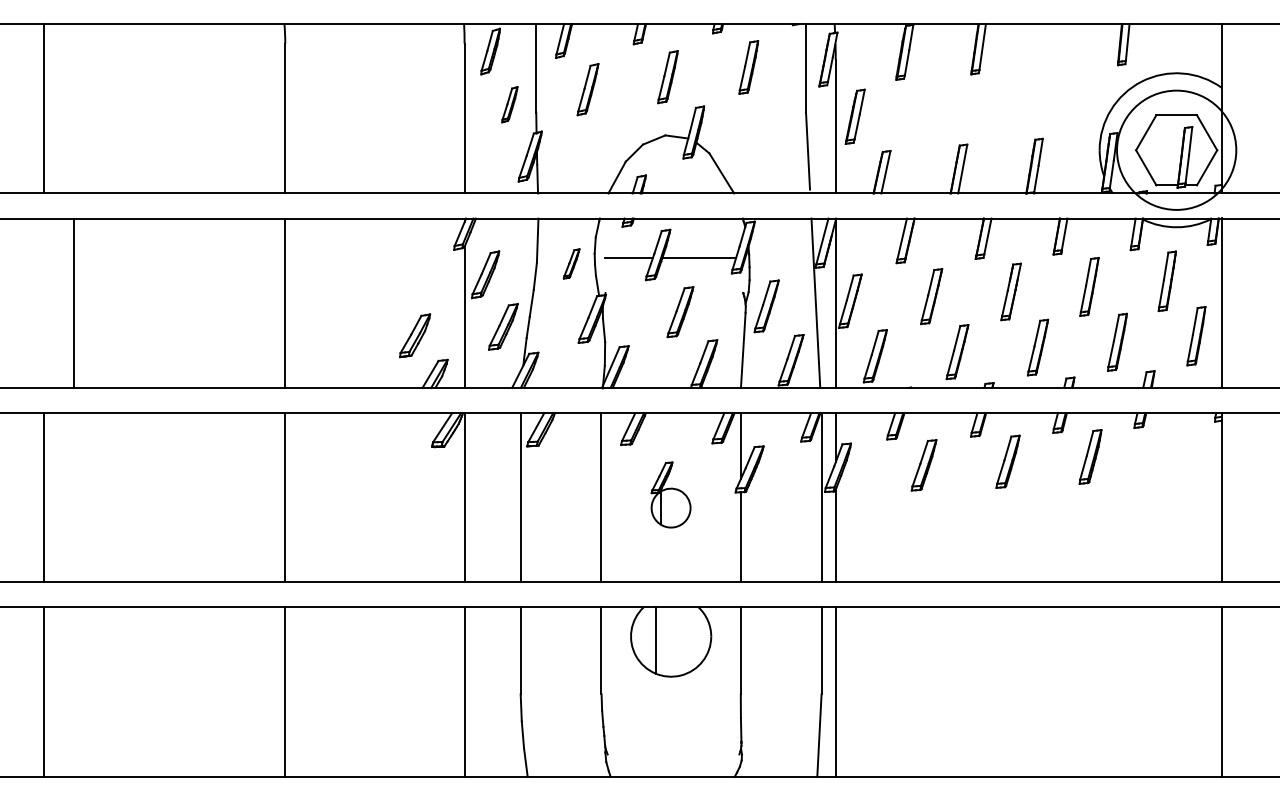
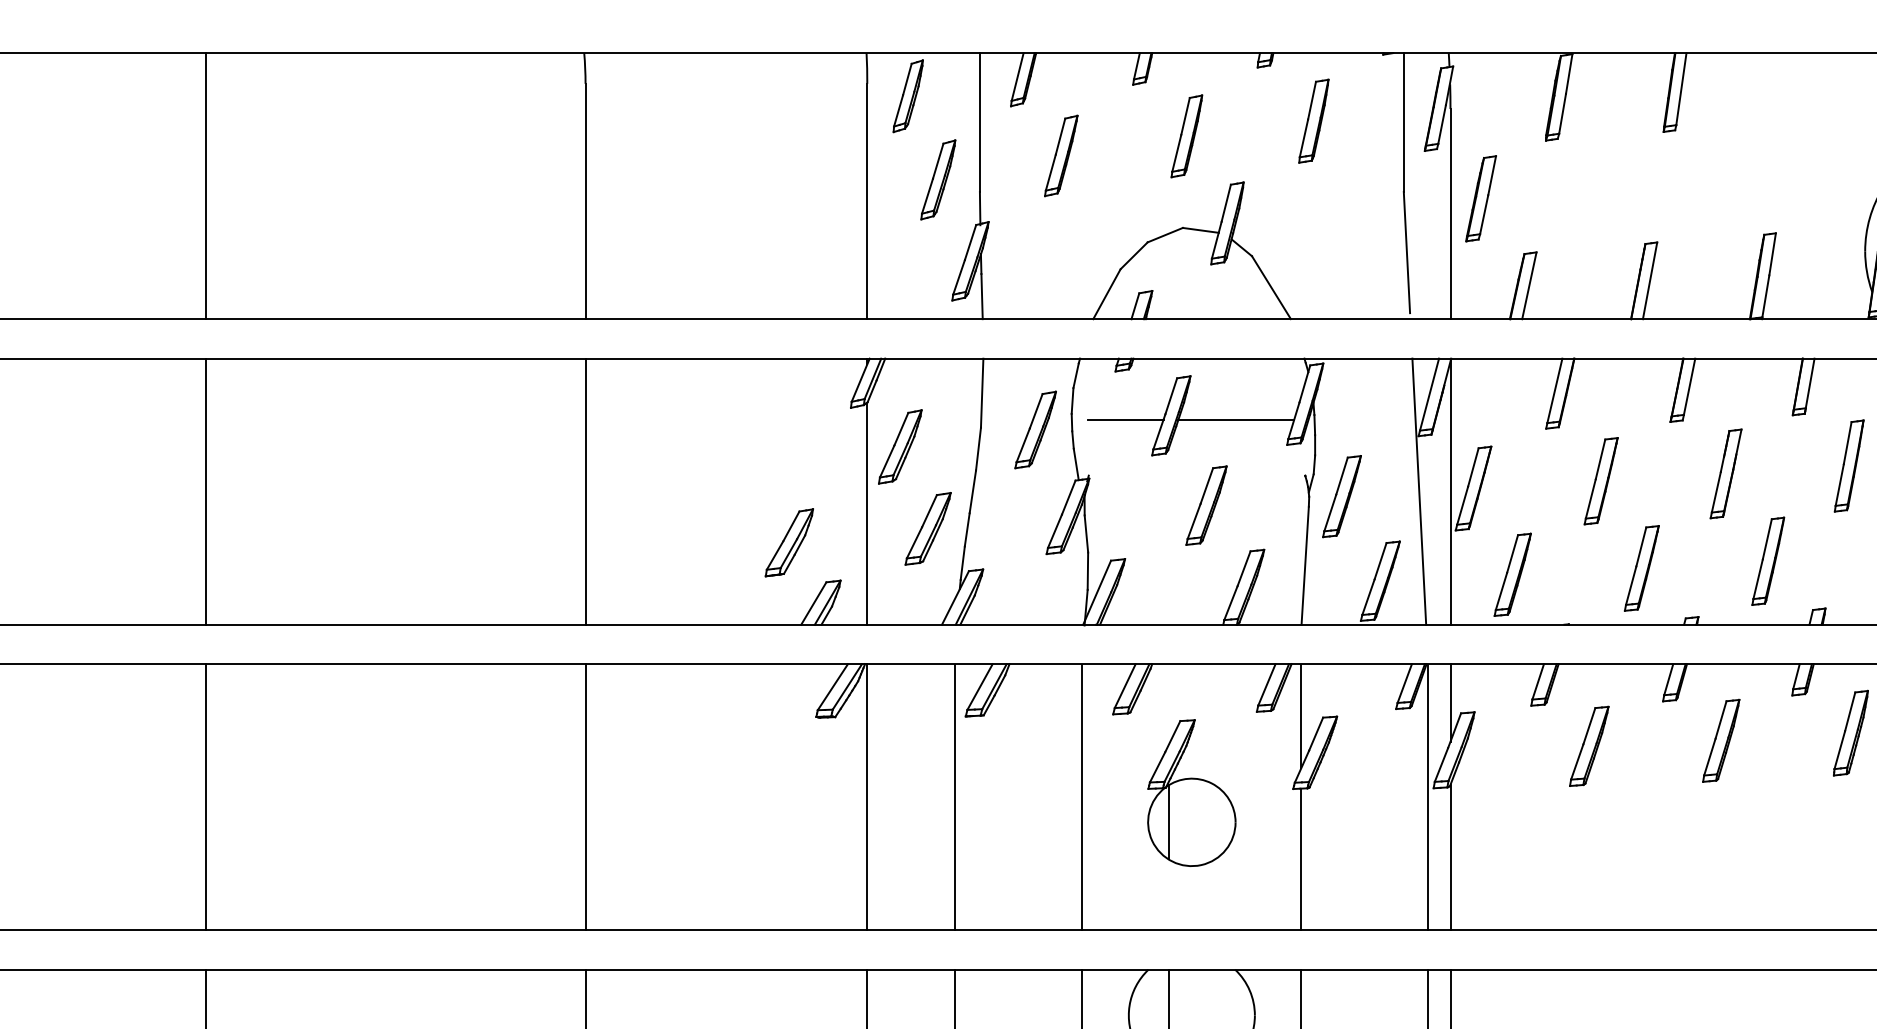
part: (509, 104) -> (937, 179), size x1.43
part: (571, 263) -> (1035, 429), size x1.67
line: (73, 302) -> (205, 490), moved
part: (670, 494) -> (1190, 792), size x1.43

